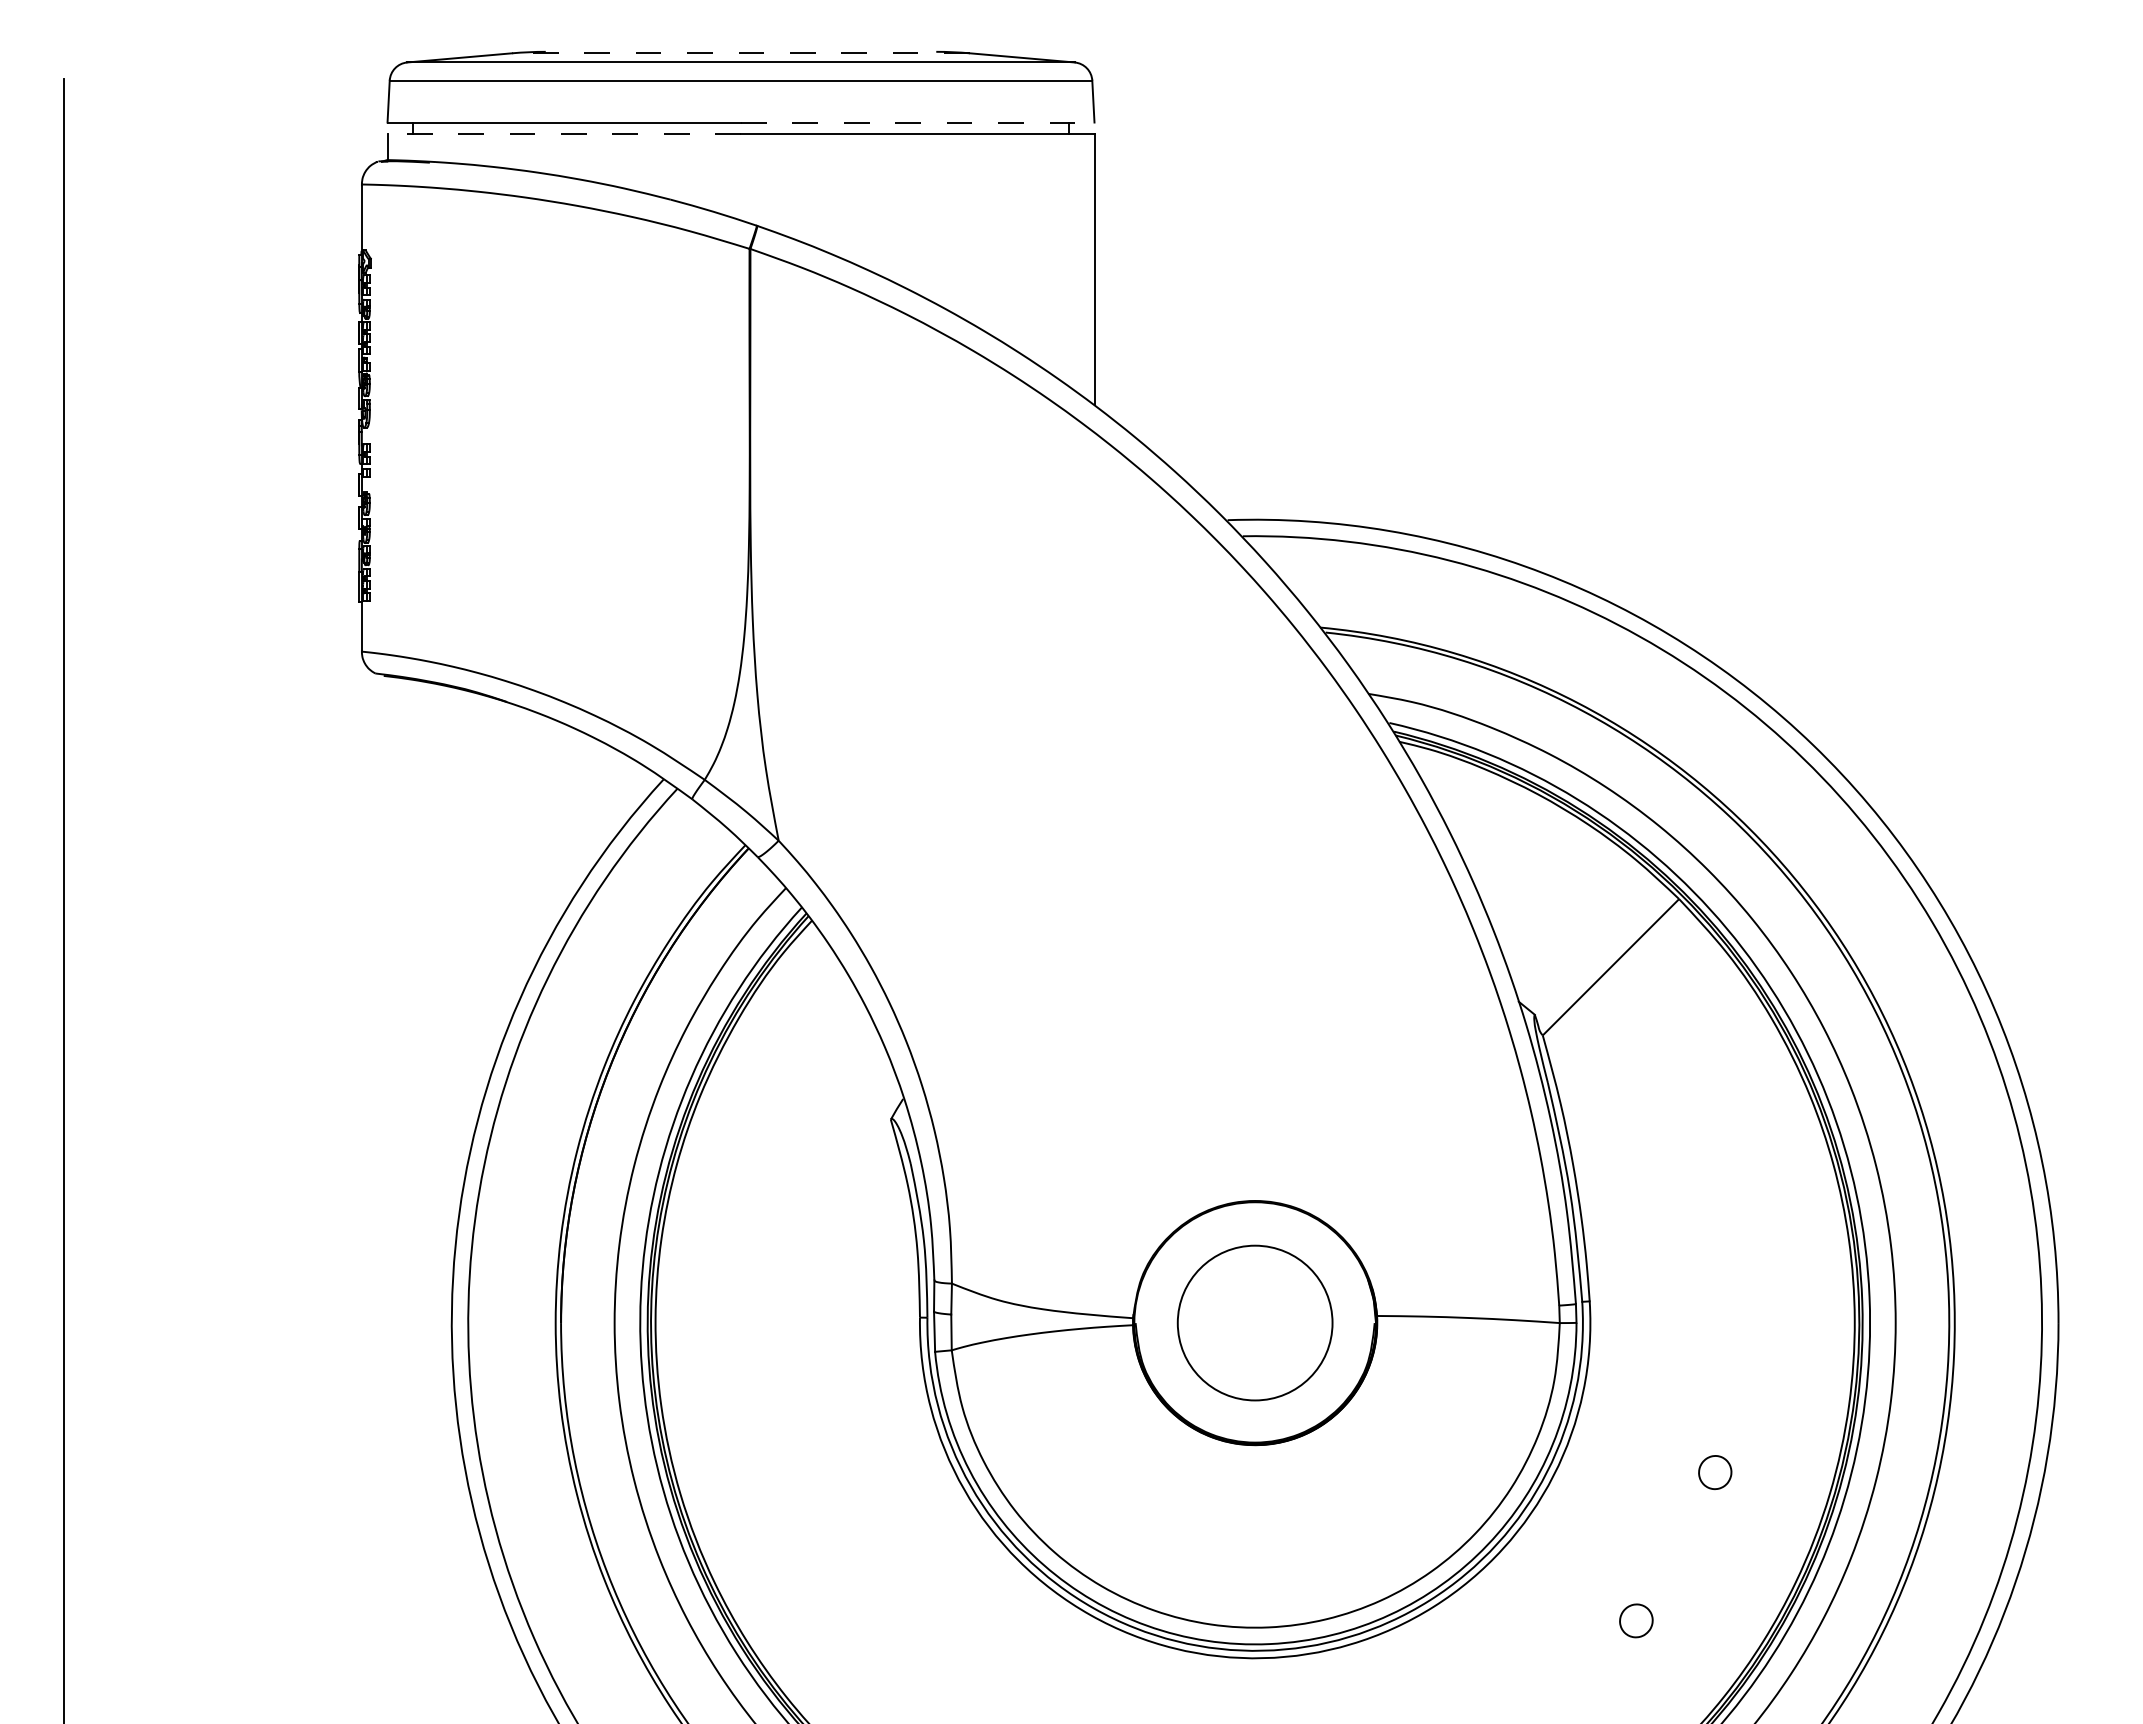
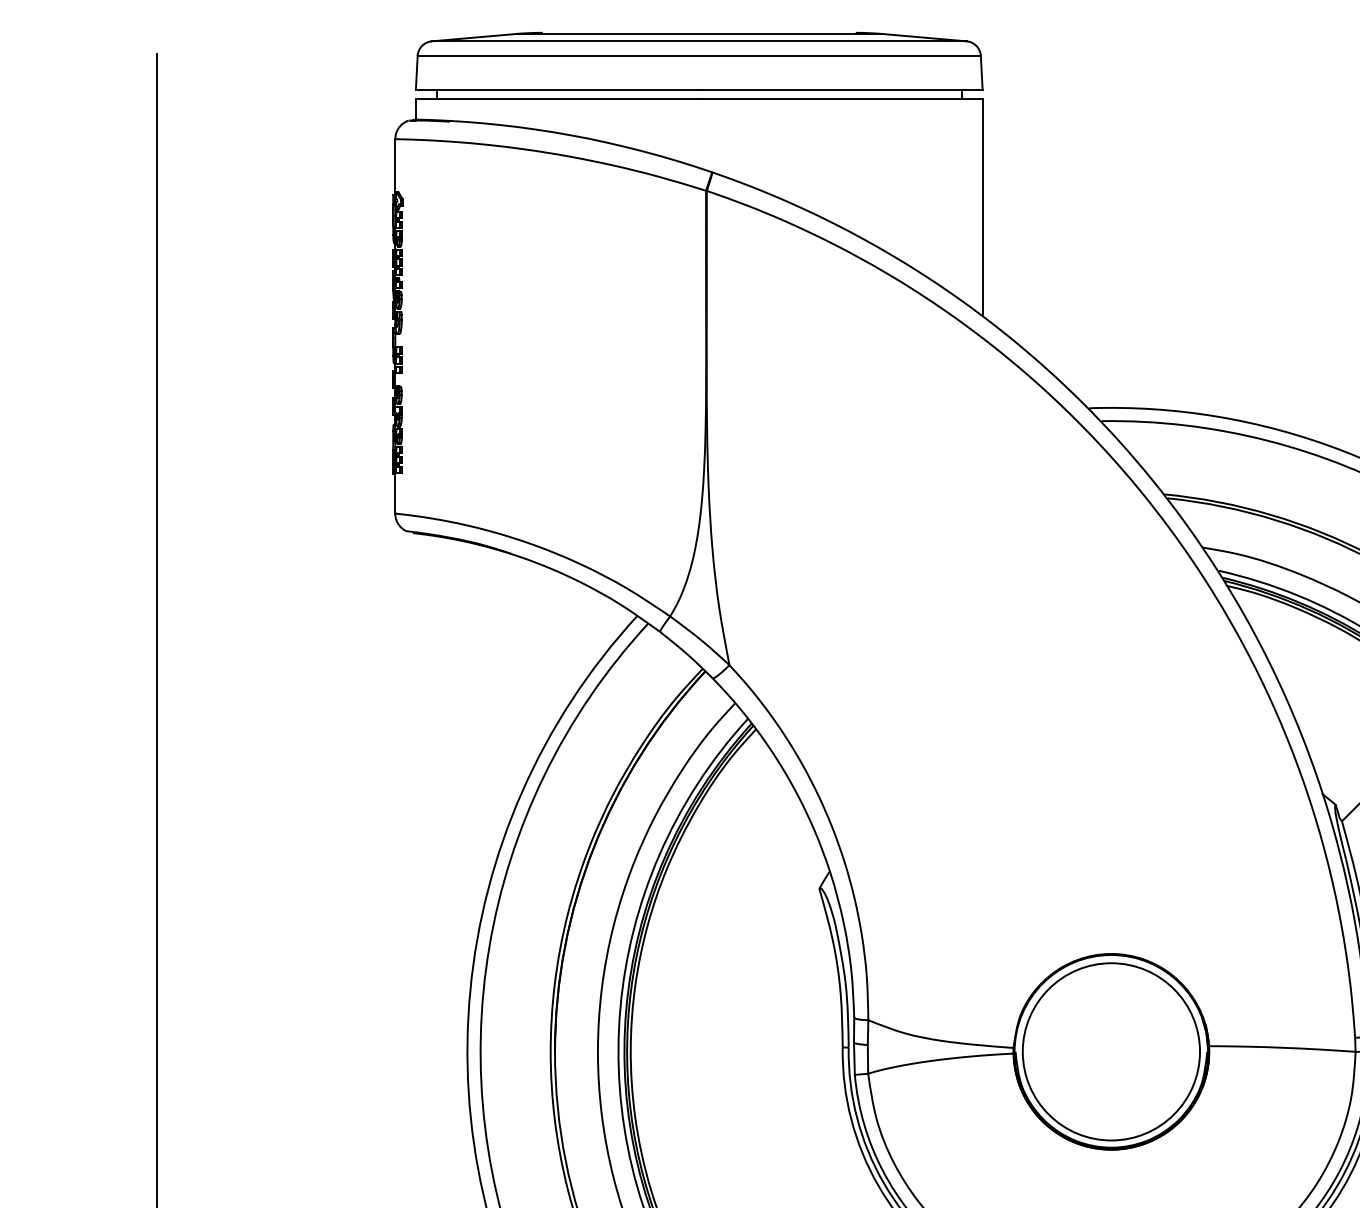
line: (741, 53) -> (699, 34), dashed -> solid
line: (917, 122) -> (840, 89), dashed -> solid
line: (564, 134) -> (557, 99), dashed -> solid
circle: (1254, 1322) -> (1110, 1051), size x1.43

